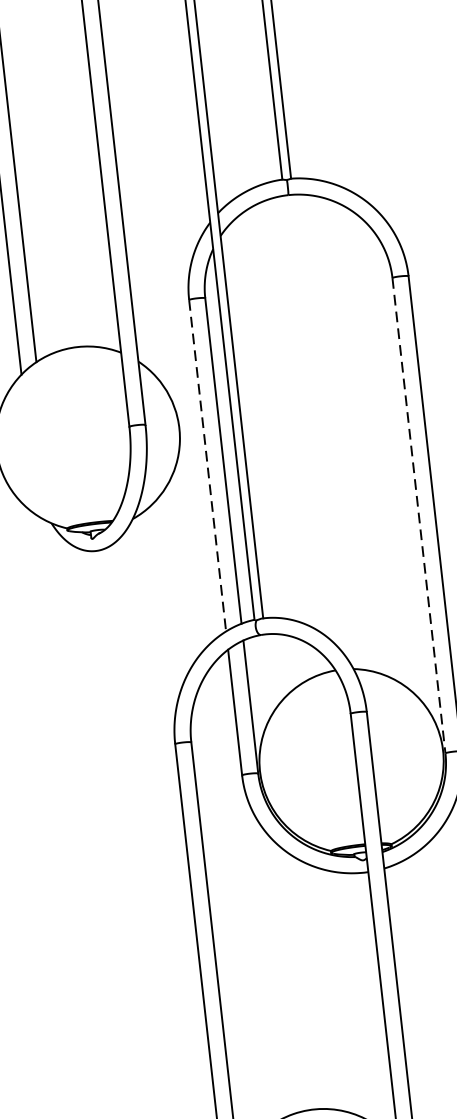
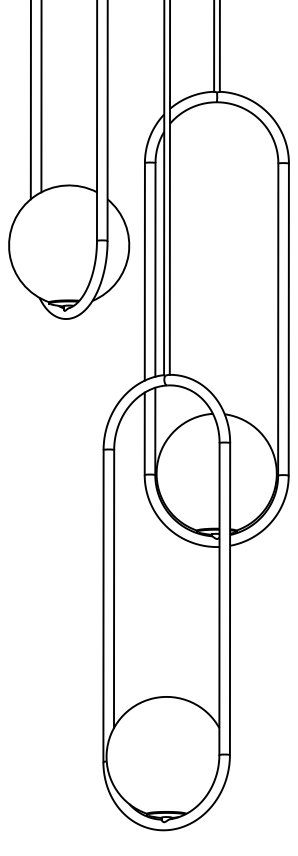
line: (207, 465) -> (144, 271), dashed -> solid
line: (419, 517) -> (278, 320), dashed -> solid

